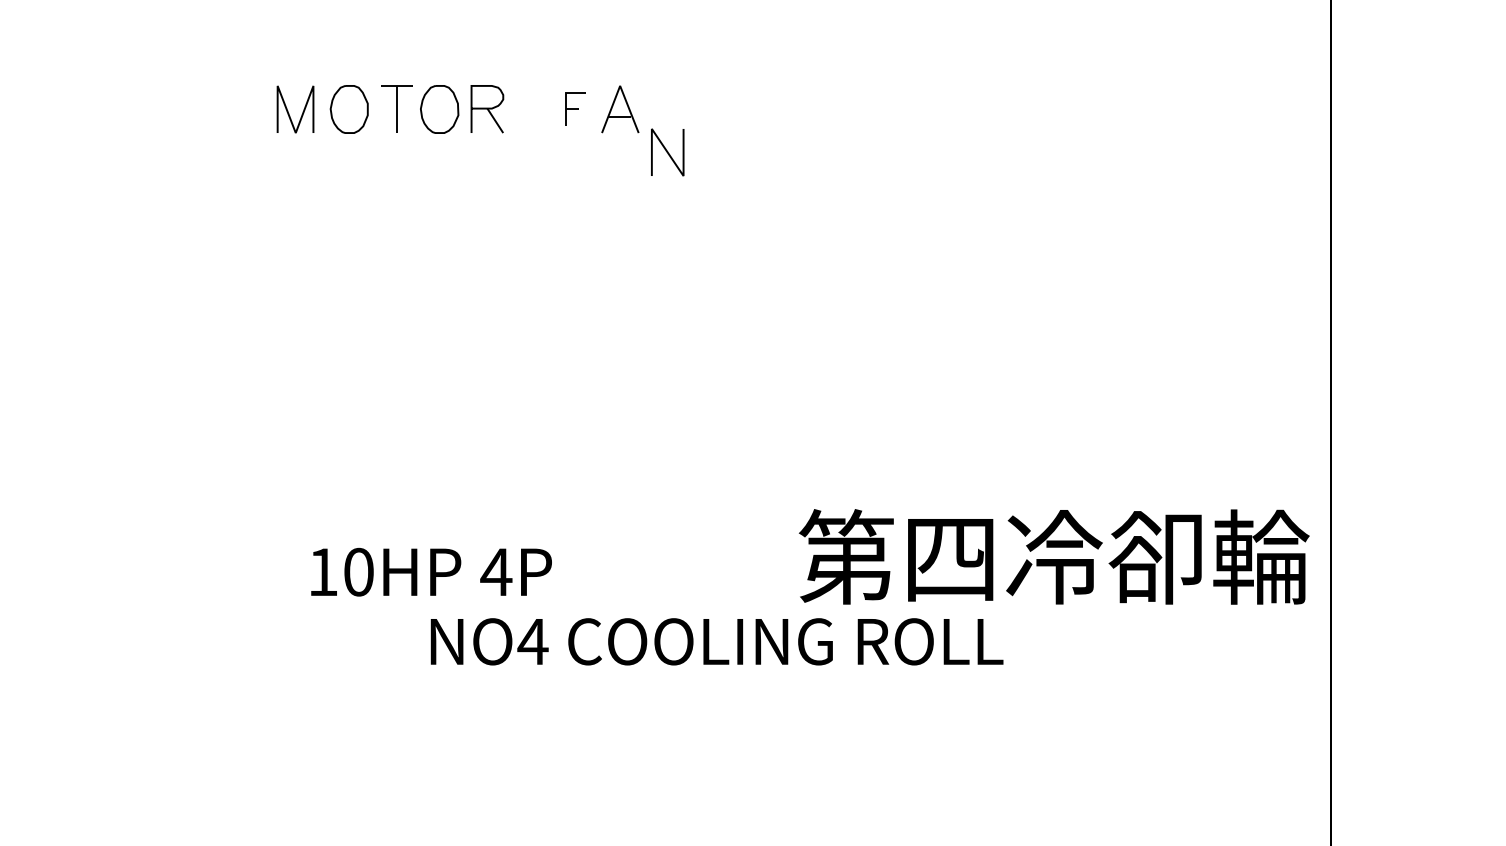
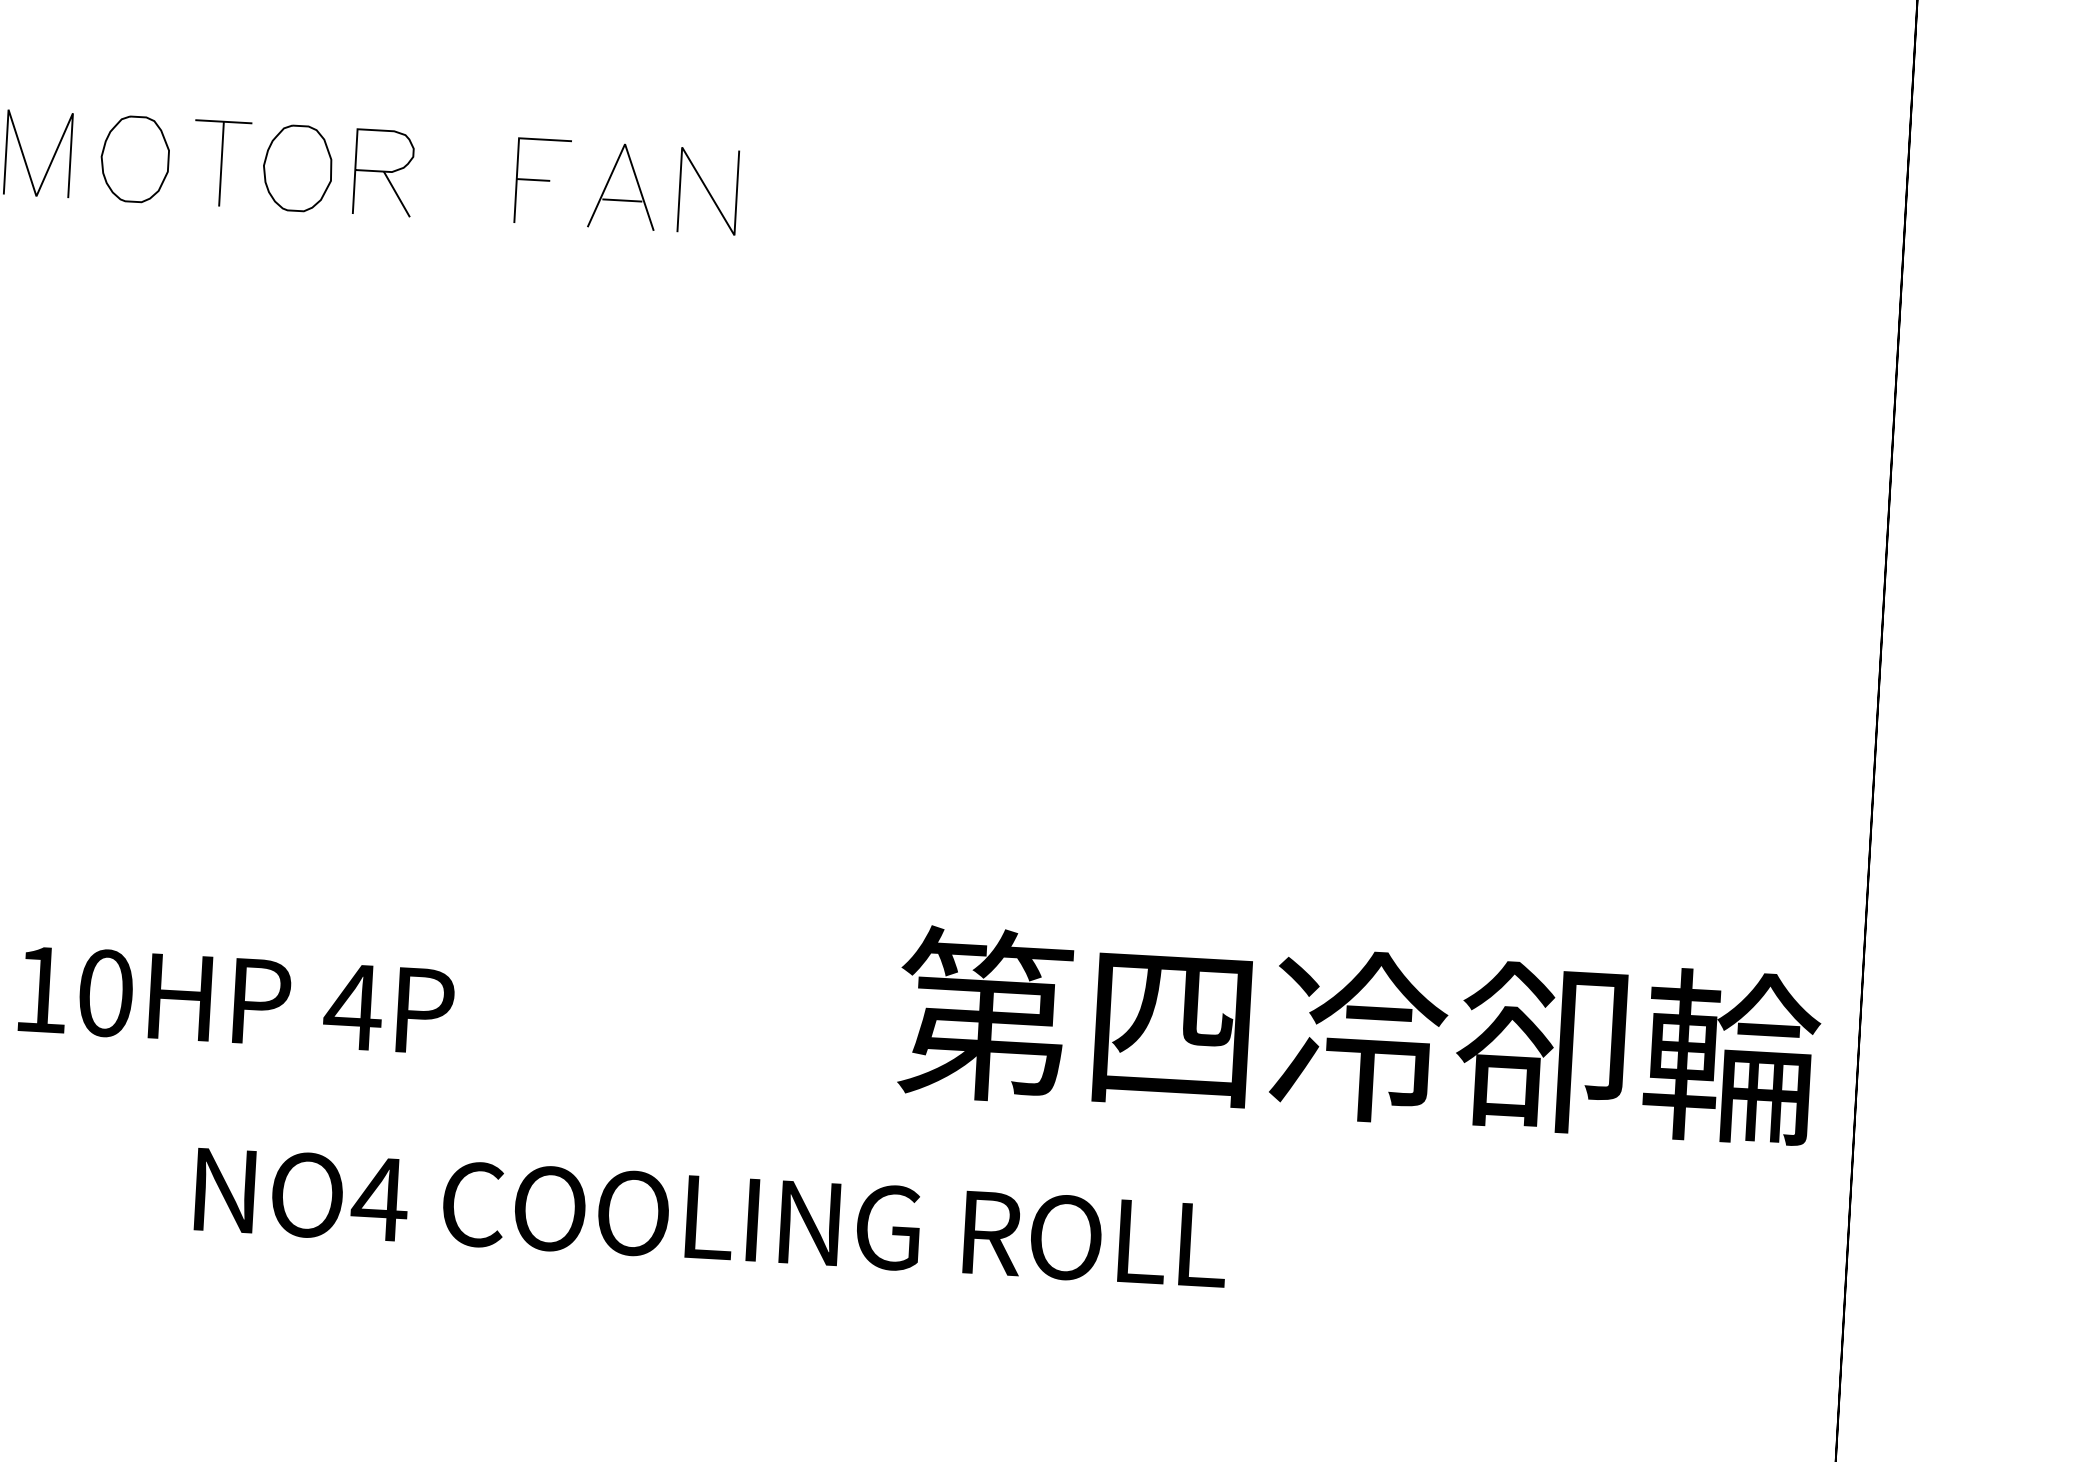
part: (575, 108) -> (542, 180), size x1.43
line: (667, 152) -> (707, 191), moved
text: (716, 641) -> (710, 1217), moved

